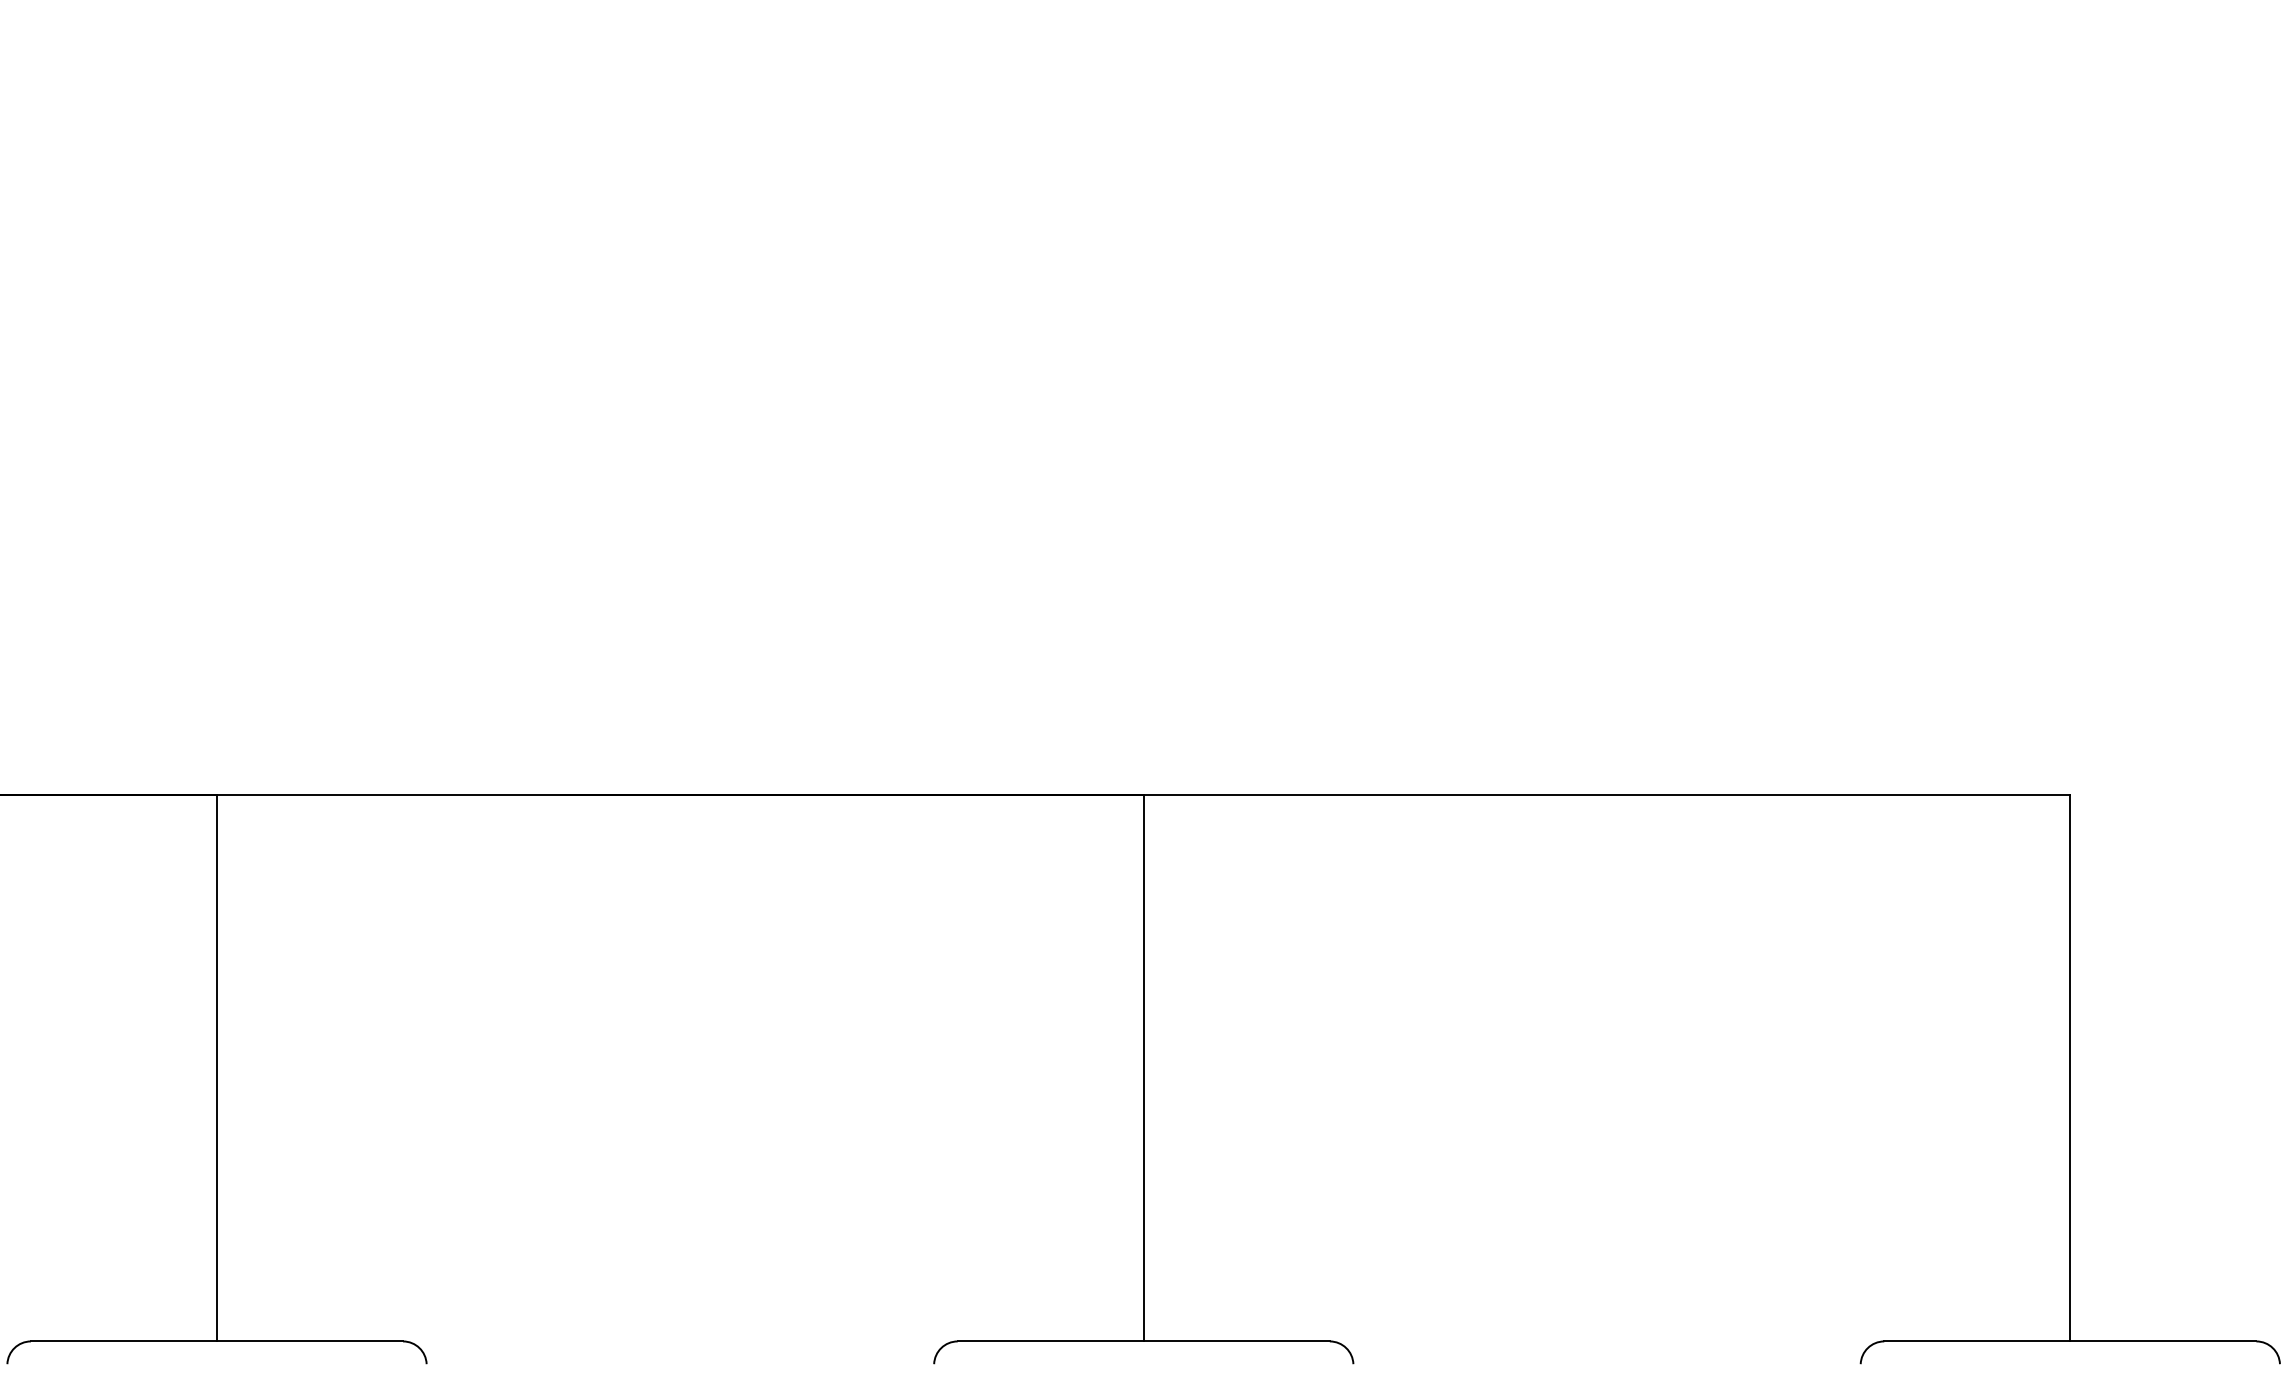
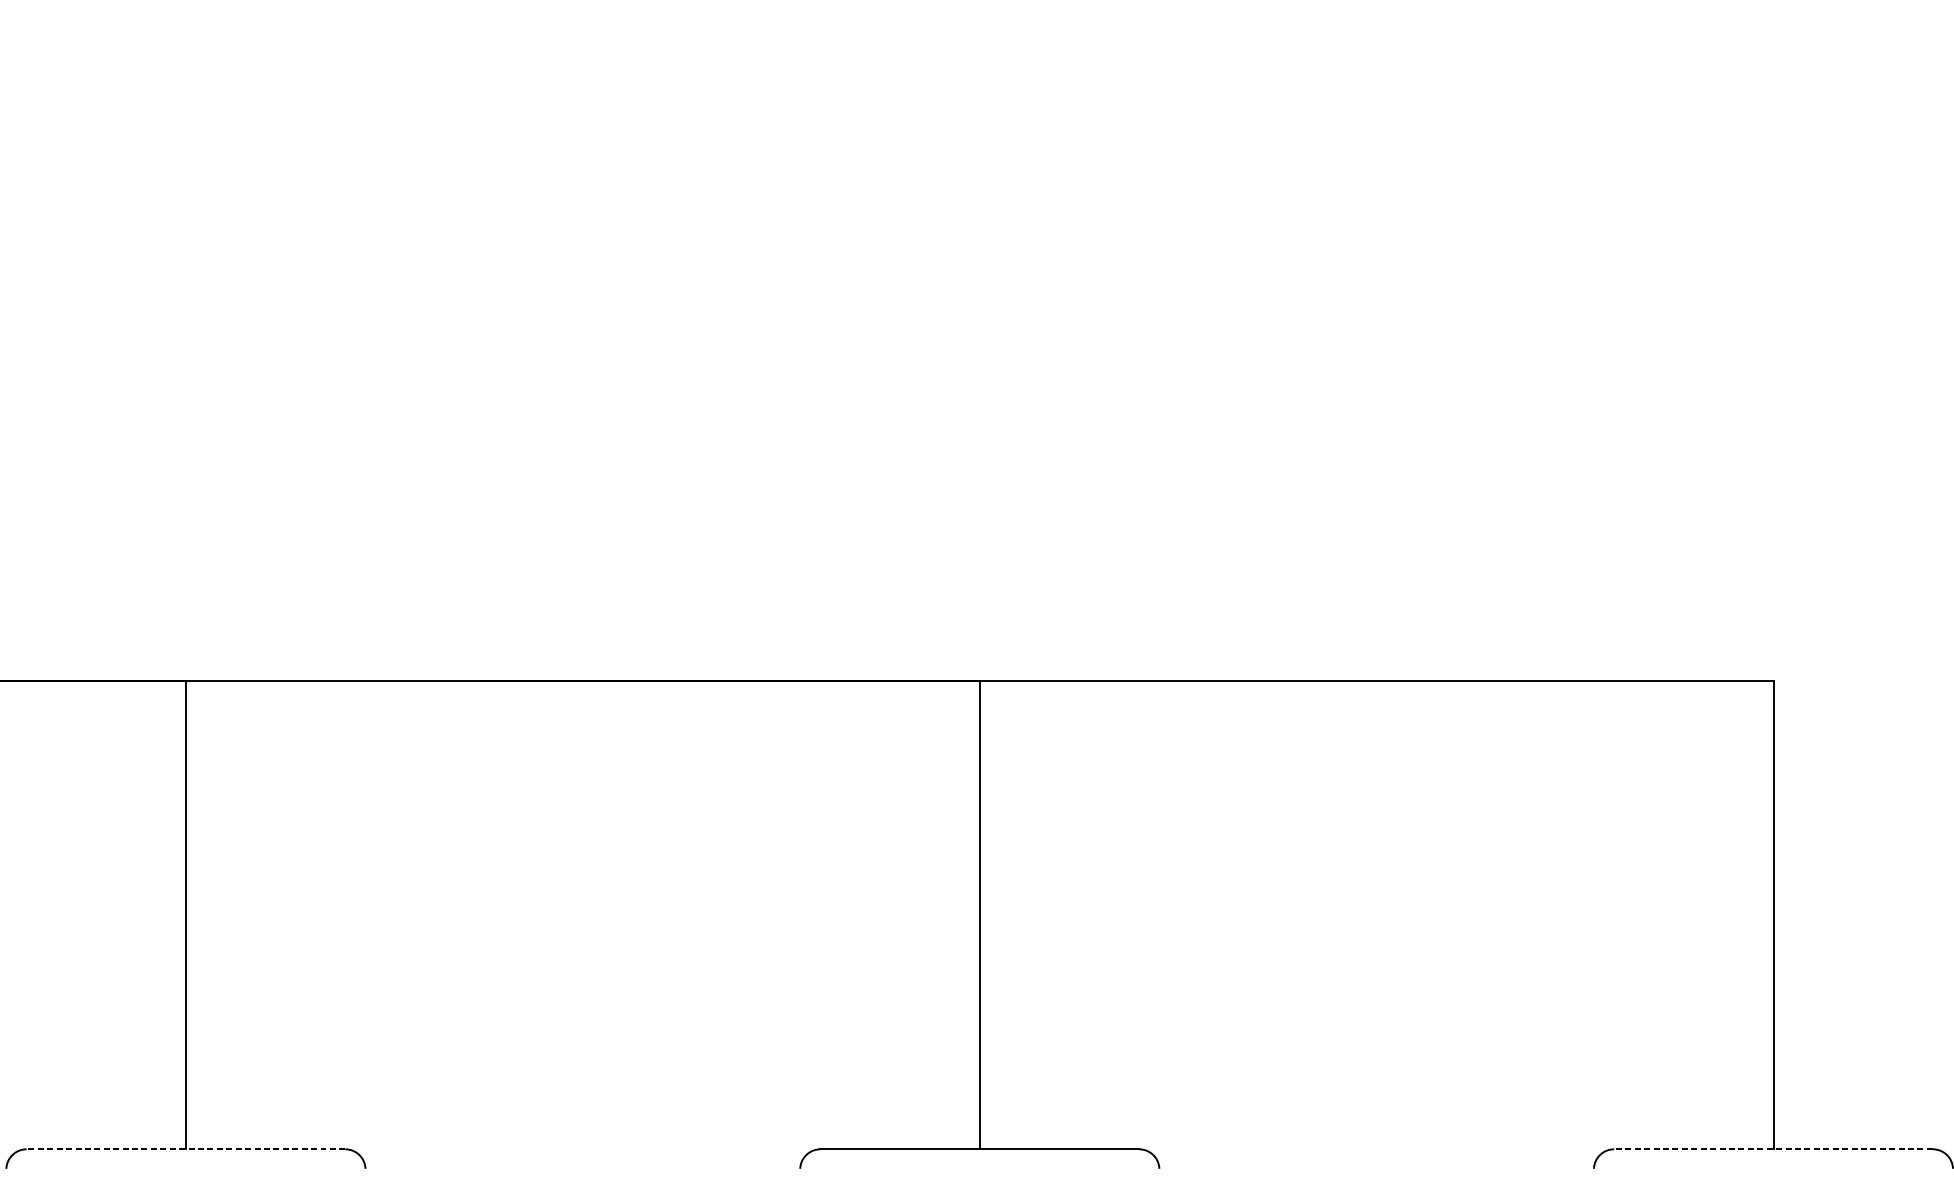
line: (216, 1341) -> (185, 1149), solid -> dashed
line: (2069, 1341) -> (1772, 1149), solid -> dashed

